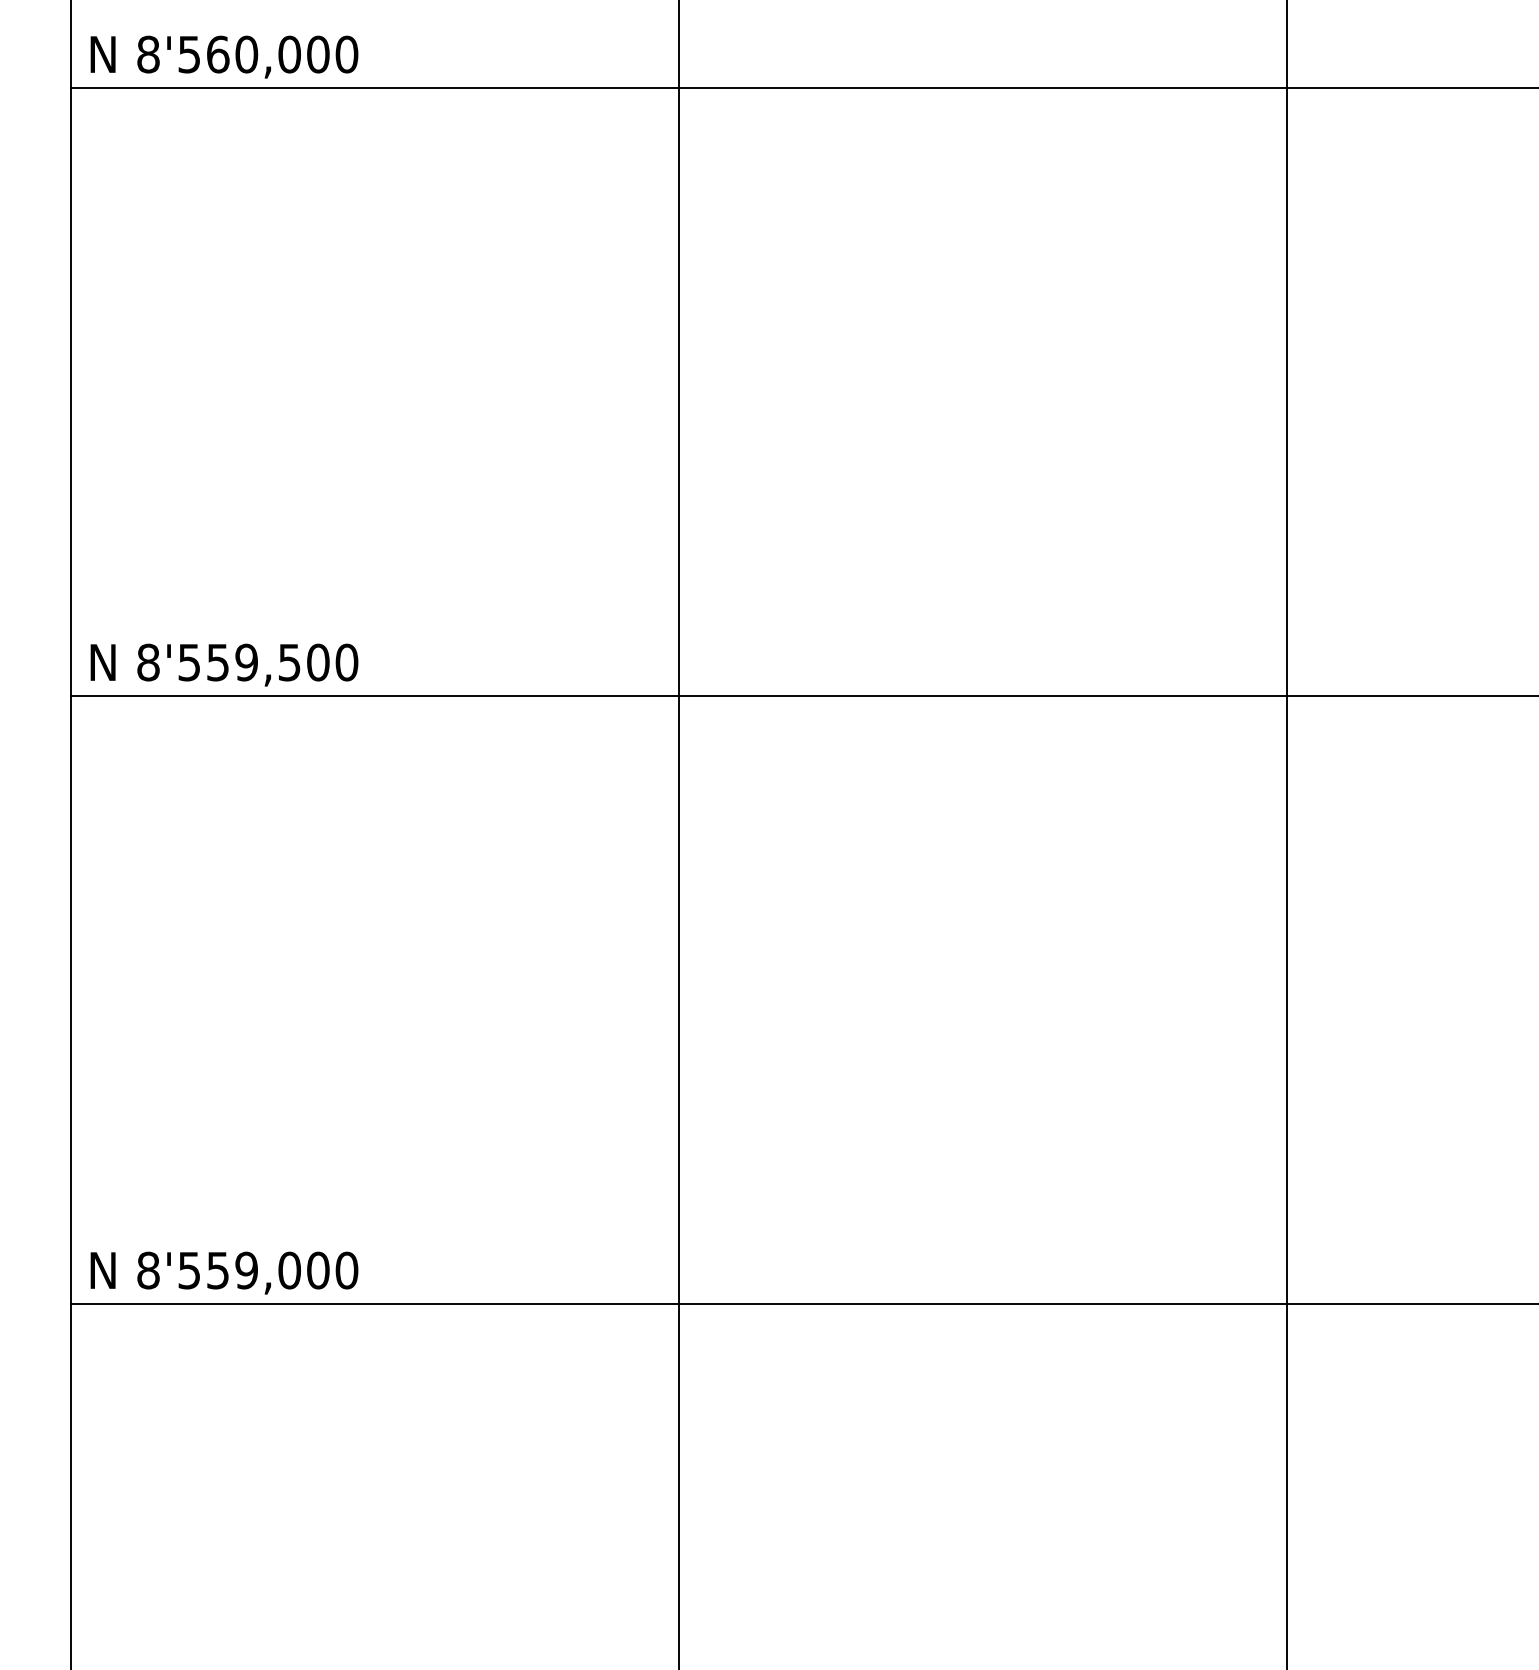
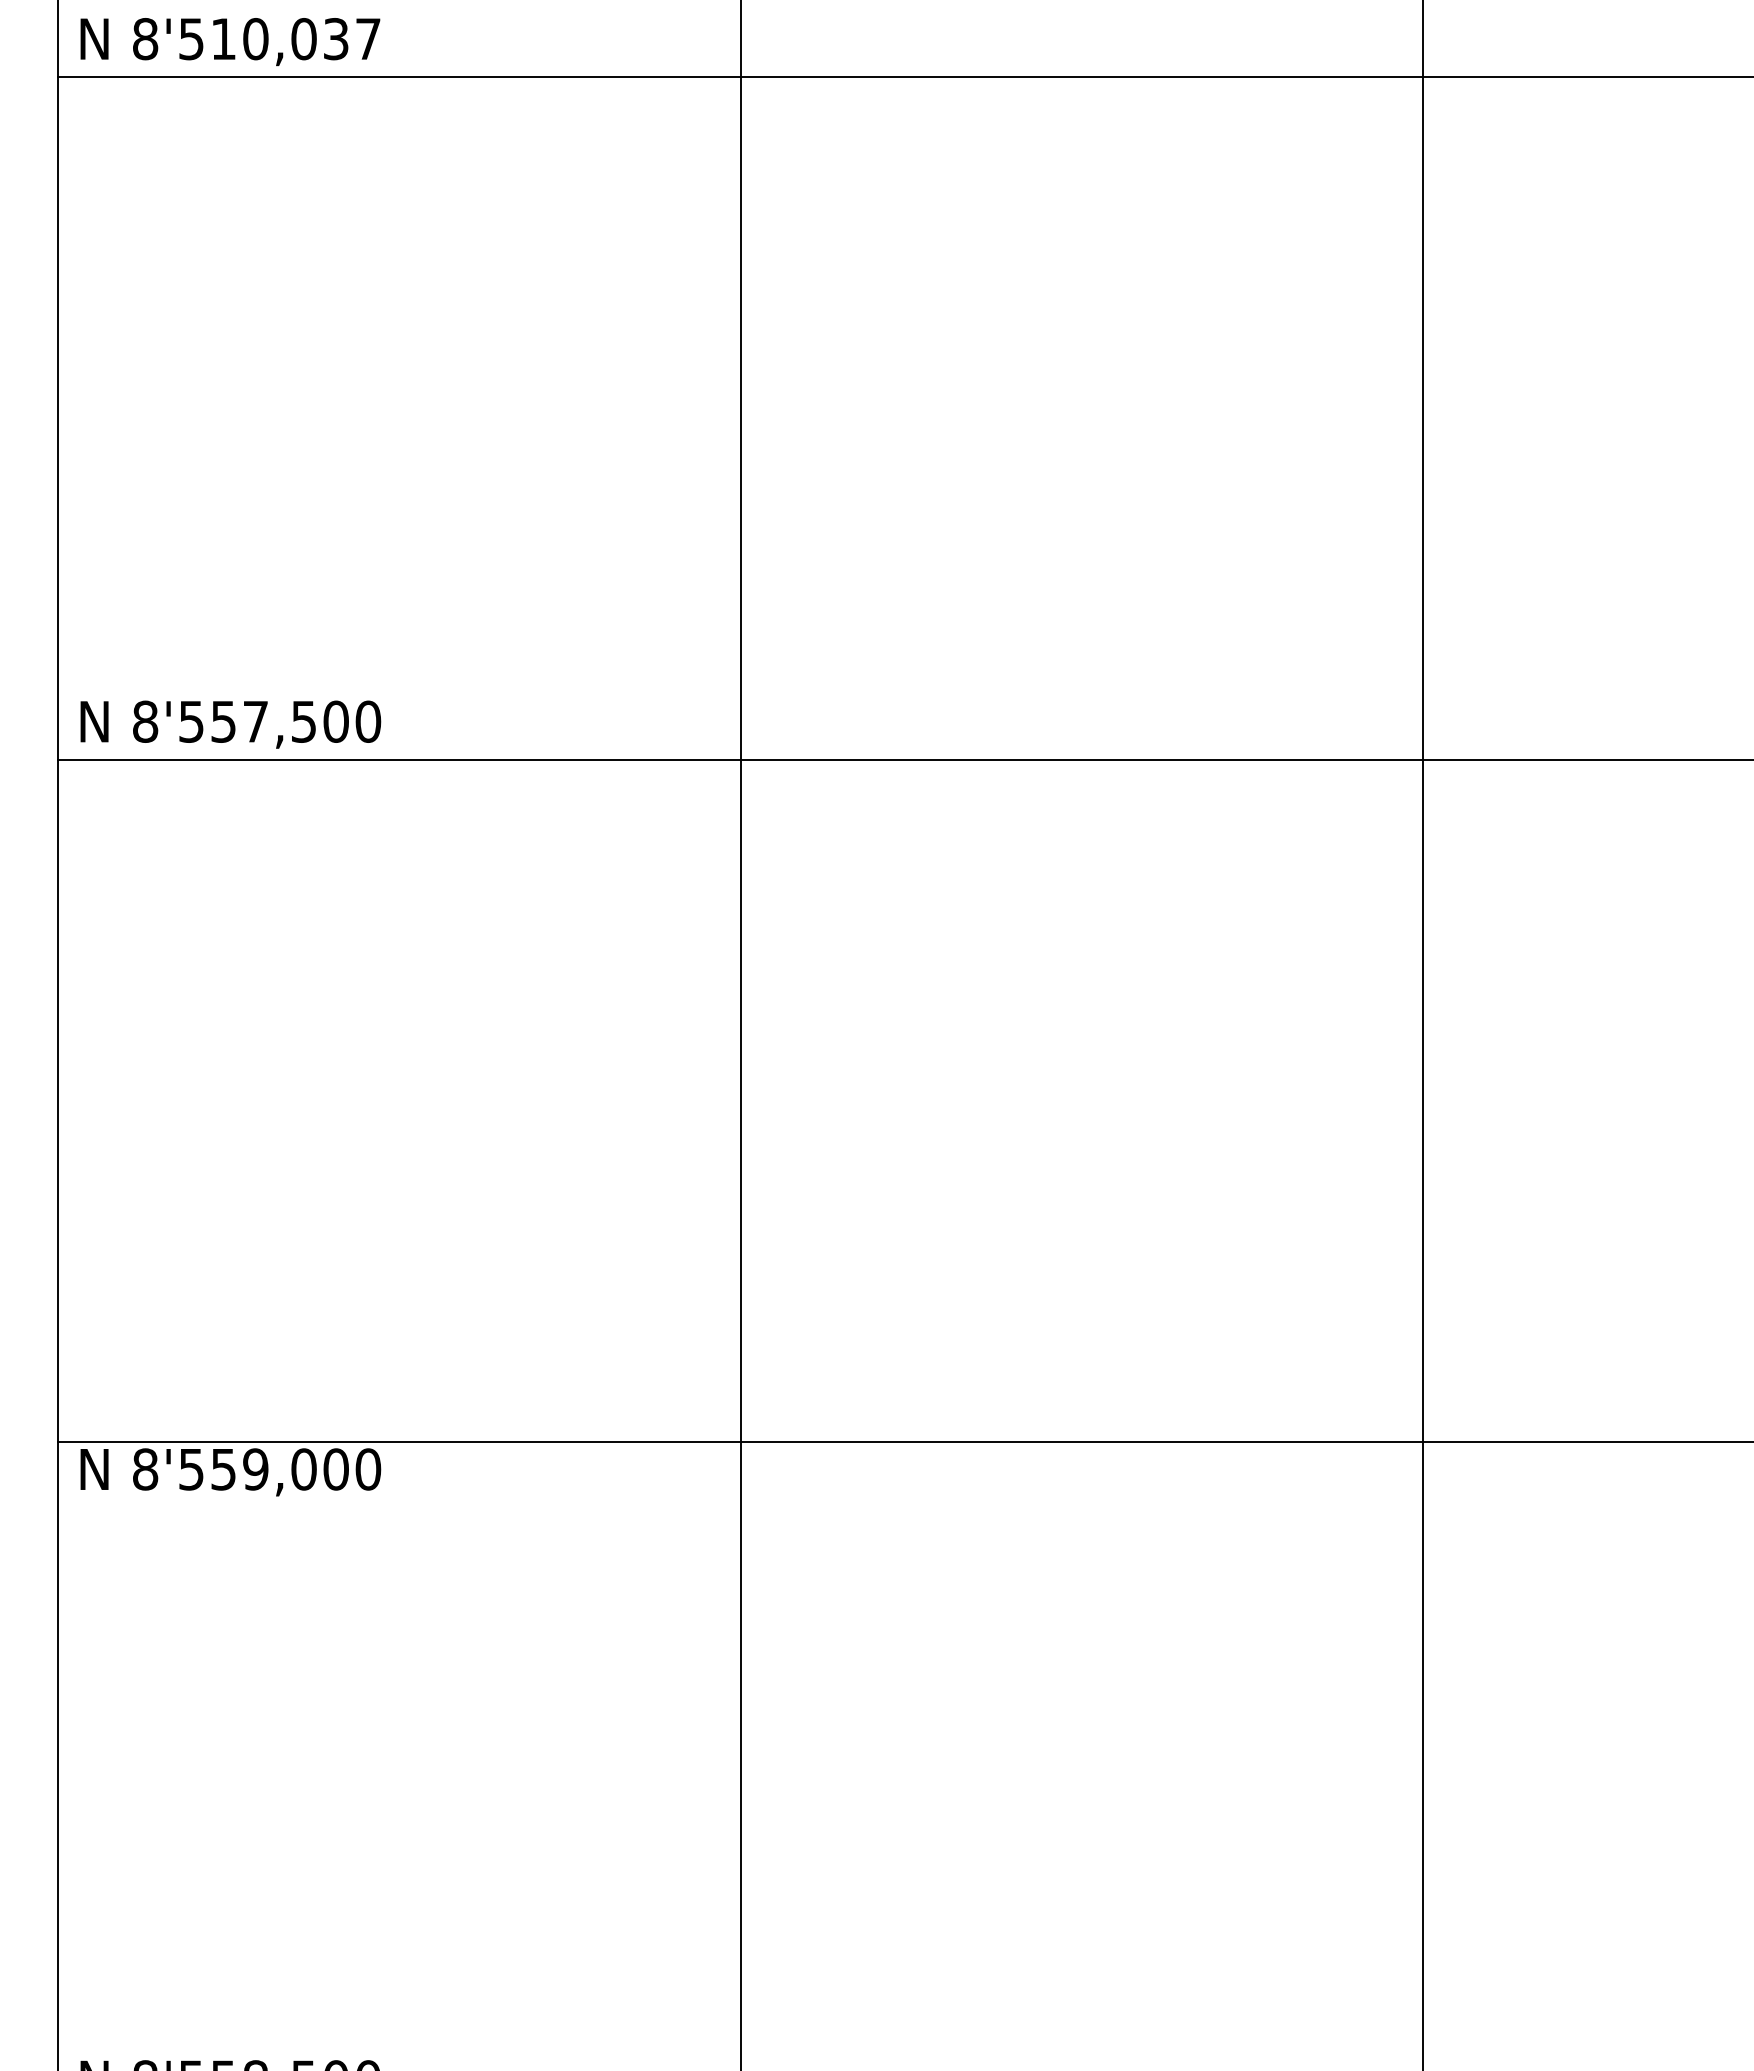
text: (282, 54) -> (296, 39), 8'560,000 -> 8'510,037
text: (246, 662) -> (255, 721), 8'559,500 -> 8'557,500
text: (224, 1273) -> (230, 1472), moved

